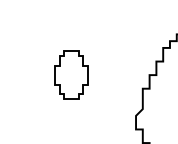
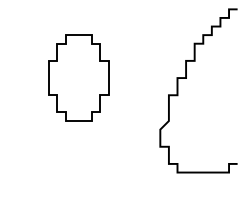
part: (71, 74) -> (78, 77), size x1.43

